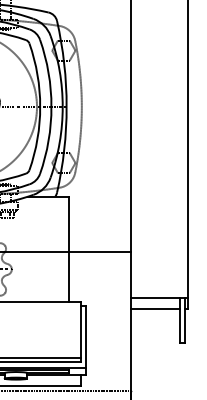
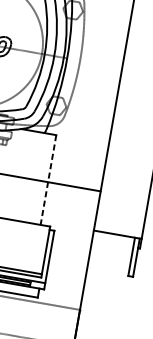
line: (69, 249) -> (48, 180), solid -> dashed
line: (155, 309) -> (112, 243), removed

